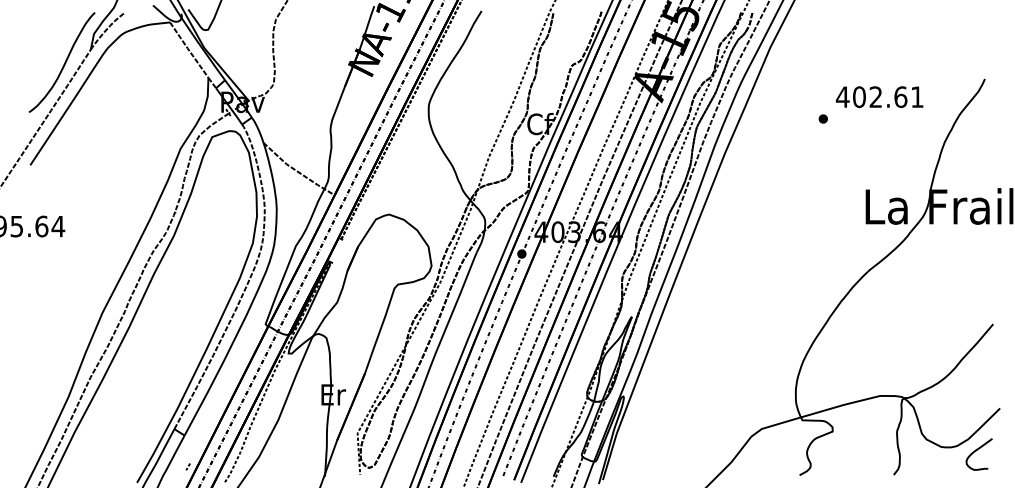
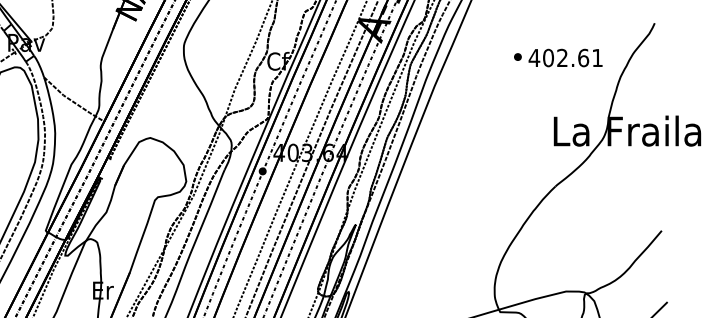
text: (879, 96) -> (565, 57), moved

